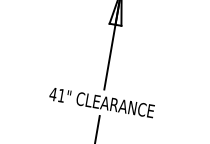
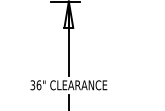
text: (56, 95) -> (35, 85), 41" -> 36"

